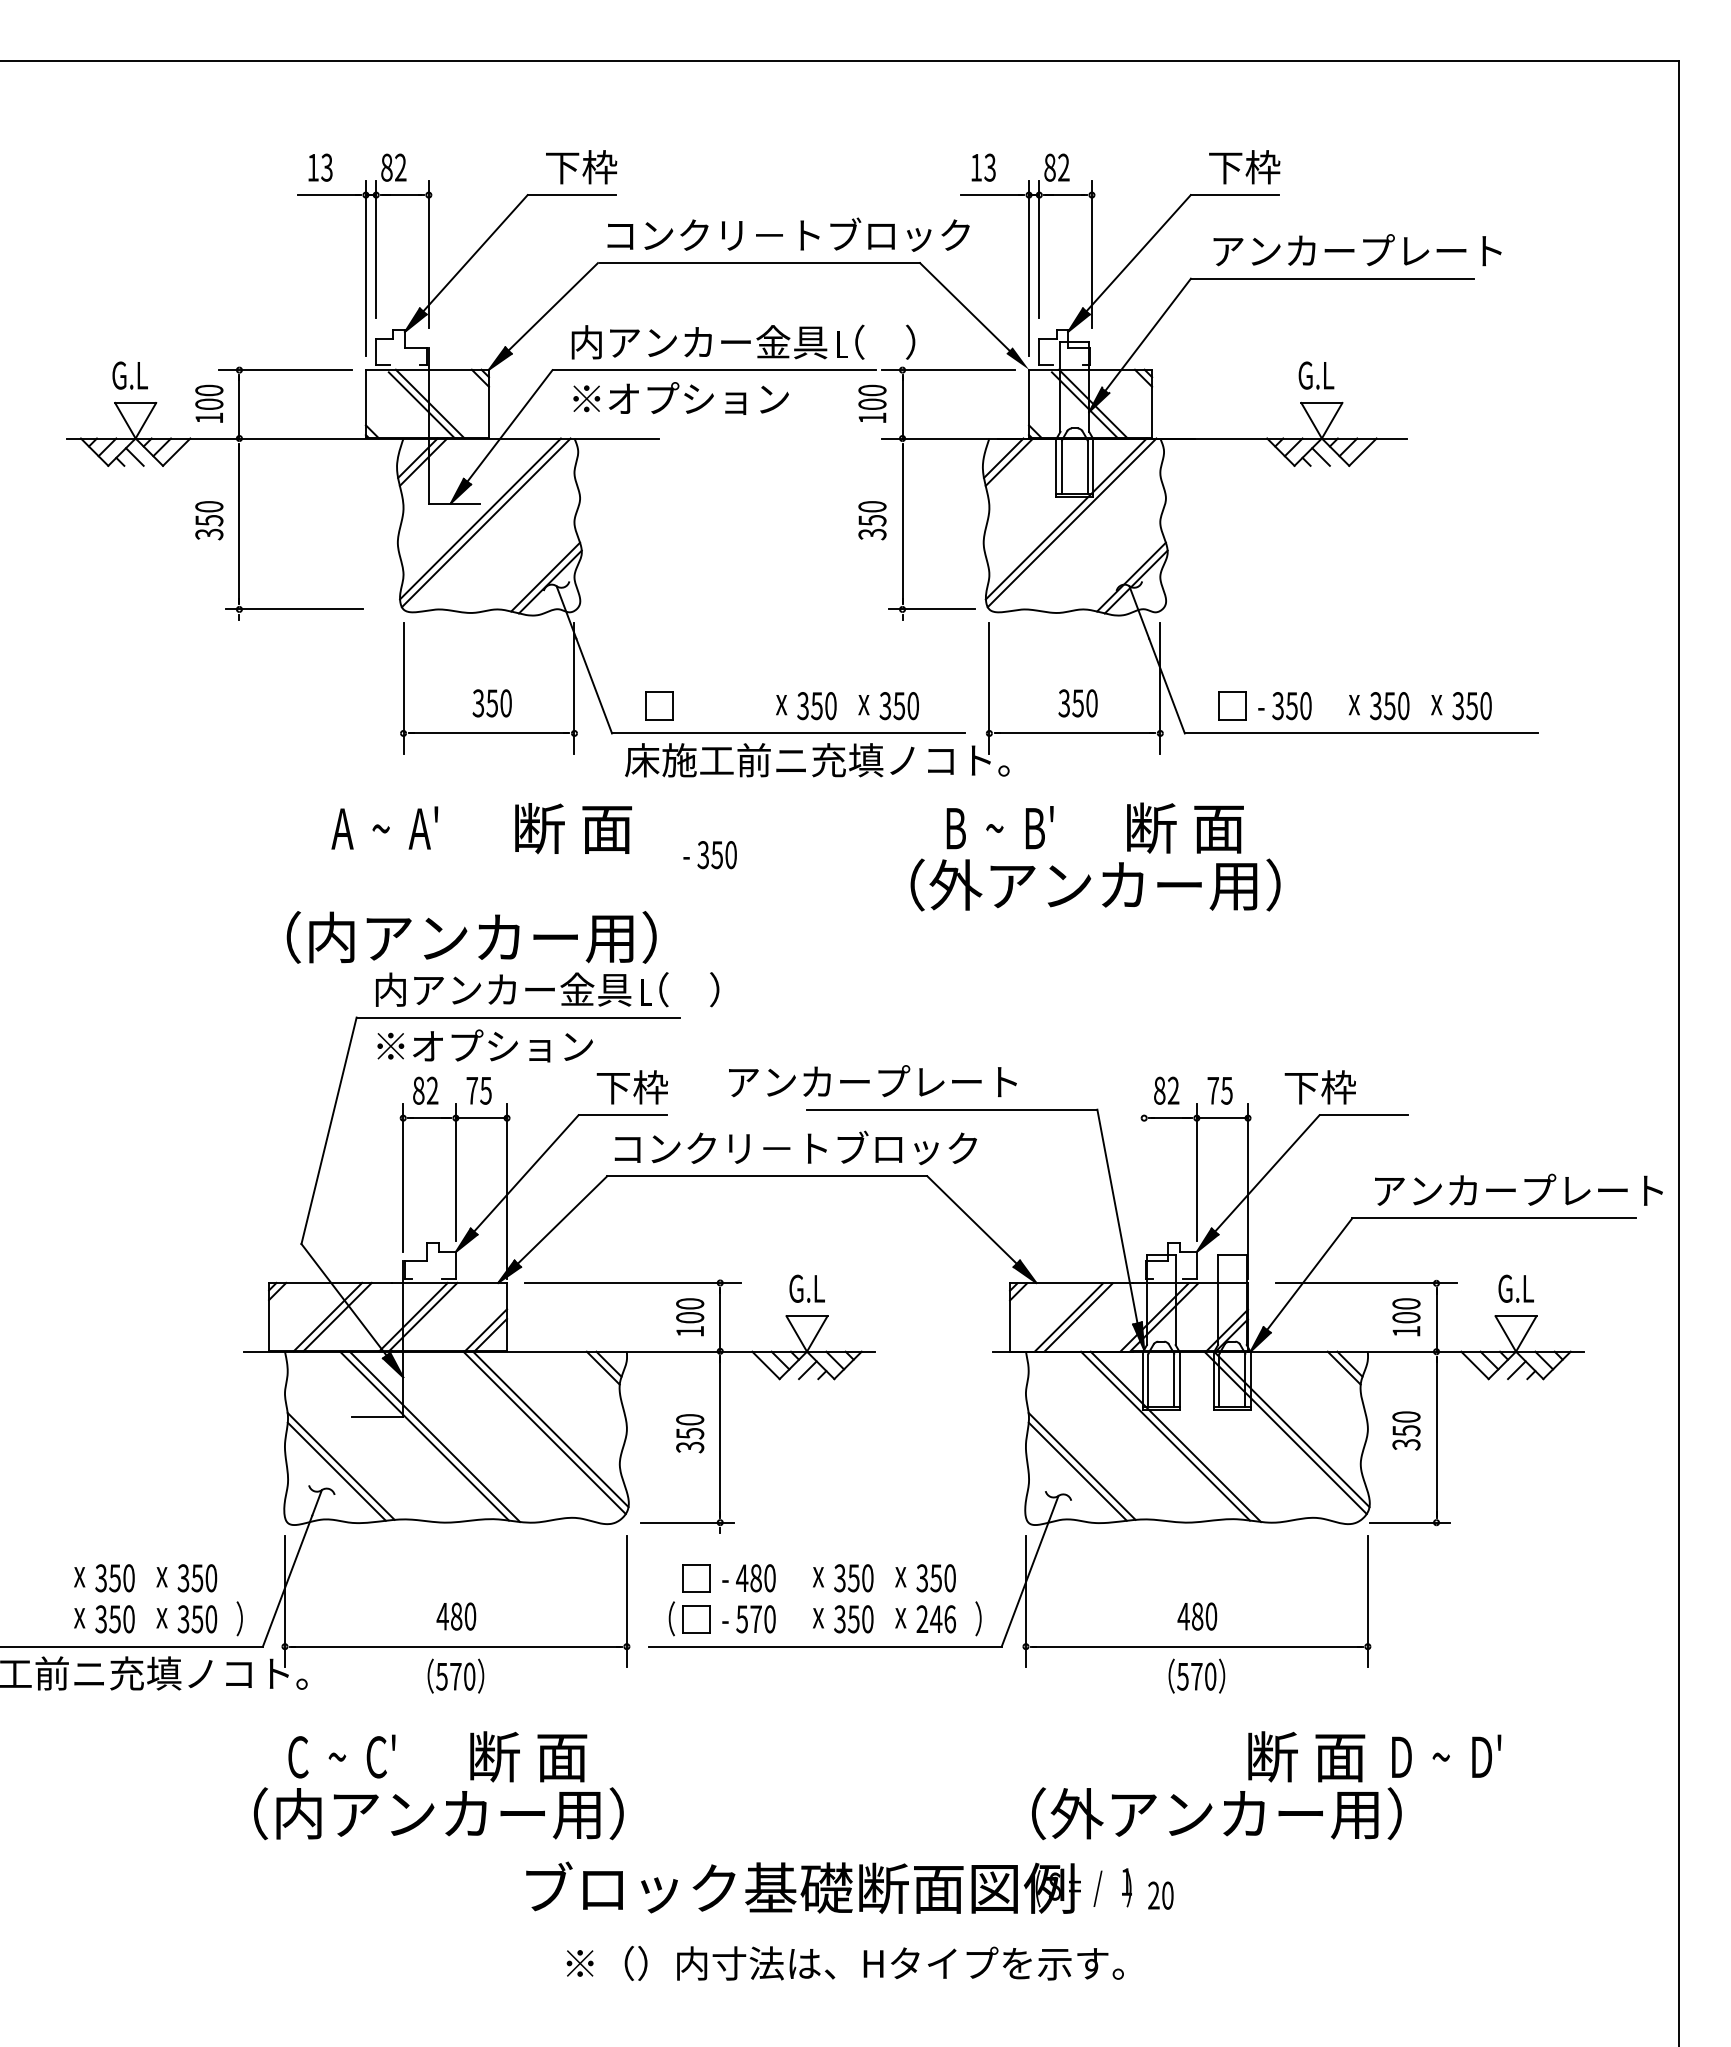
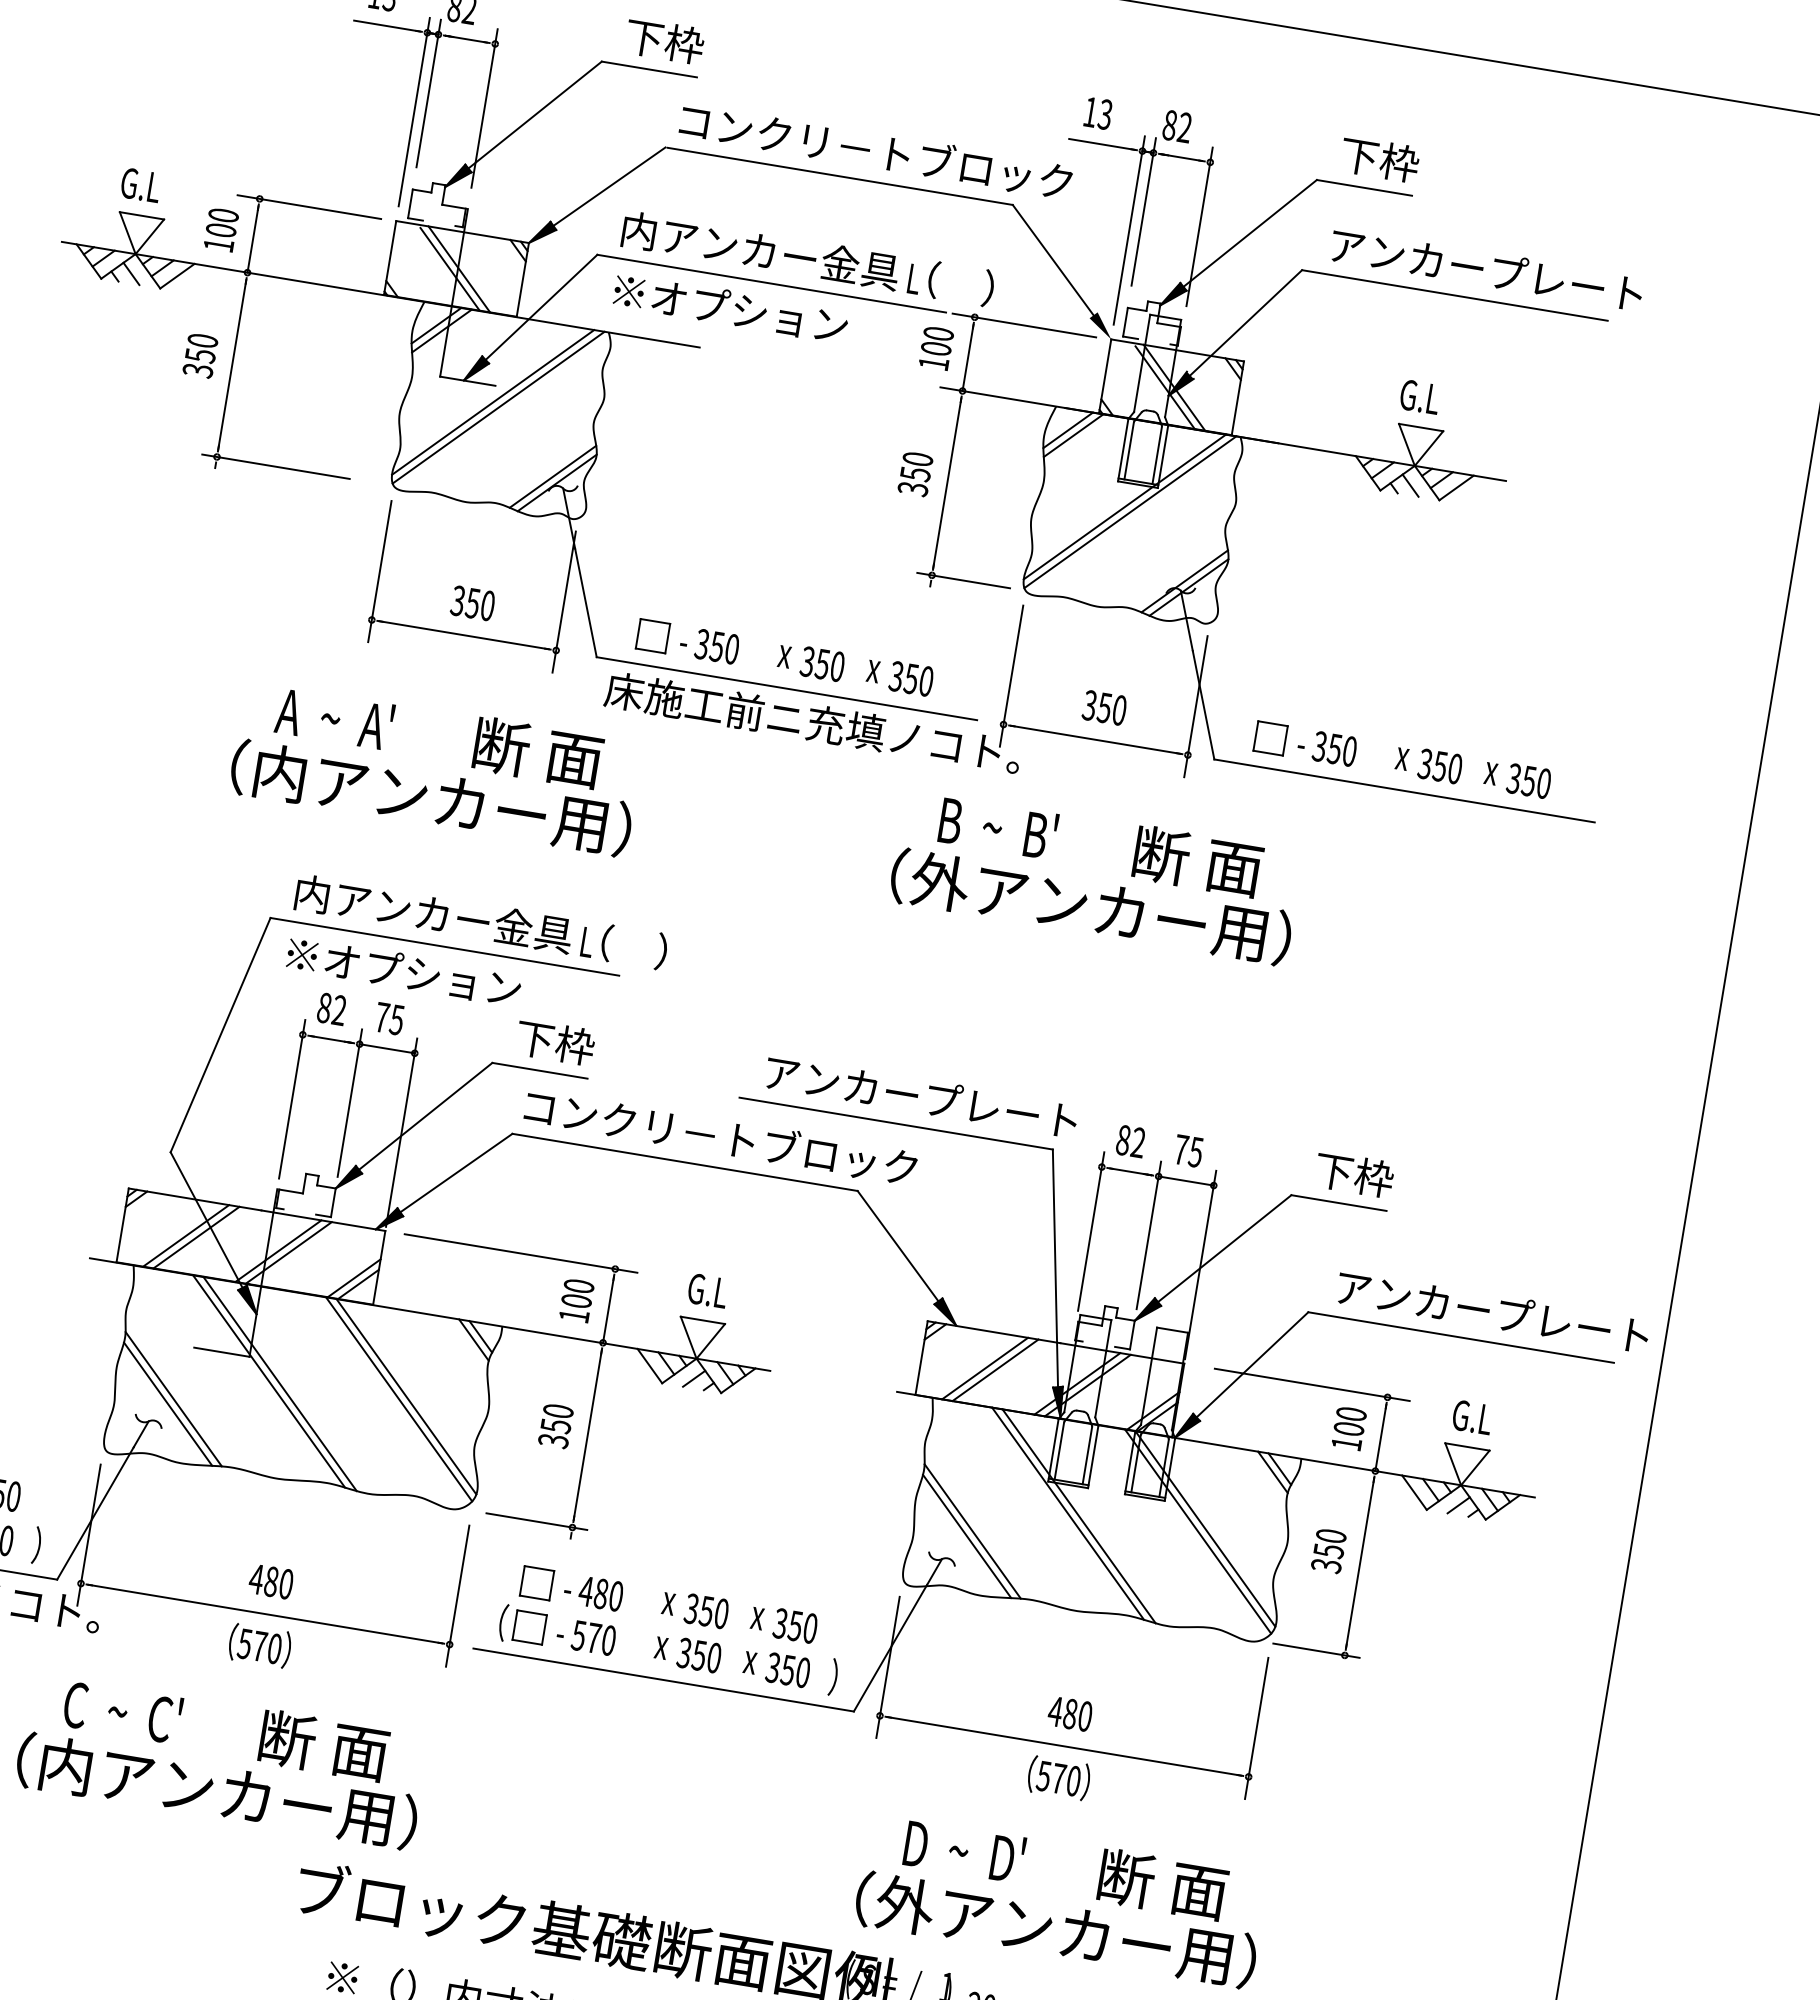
text: (709, 855) -> (708, 645), moved
text: (471, 937) -> (430, 798), moved
text: (872, 1081) -> (921, 1096), moved
text: (1319, 1087) -> (1353, 1174), moved
line: (1144, 1177) -> (1091, 1231), added
text: (936, 1619) -> (788, 1670), 246 -> 350
text: (1446, 1755) -> (964, 1850), moved

